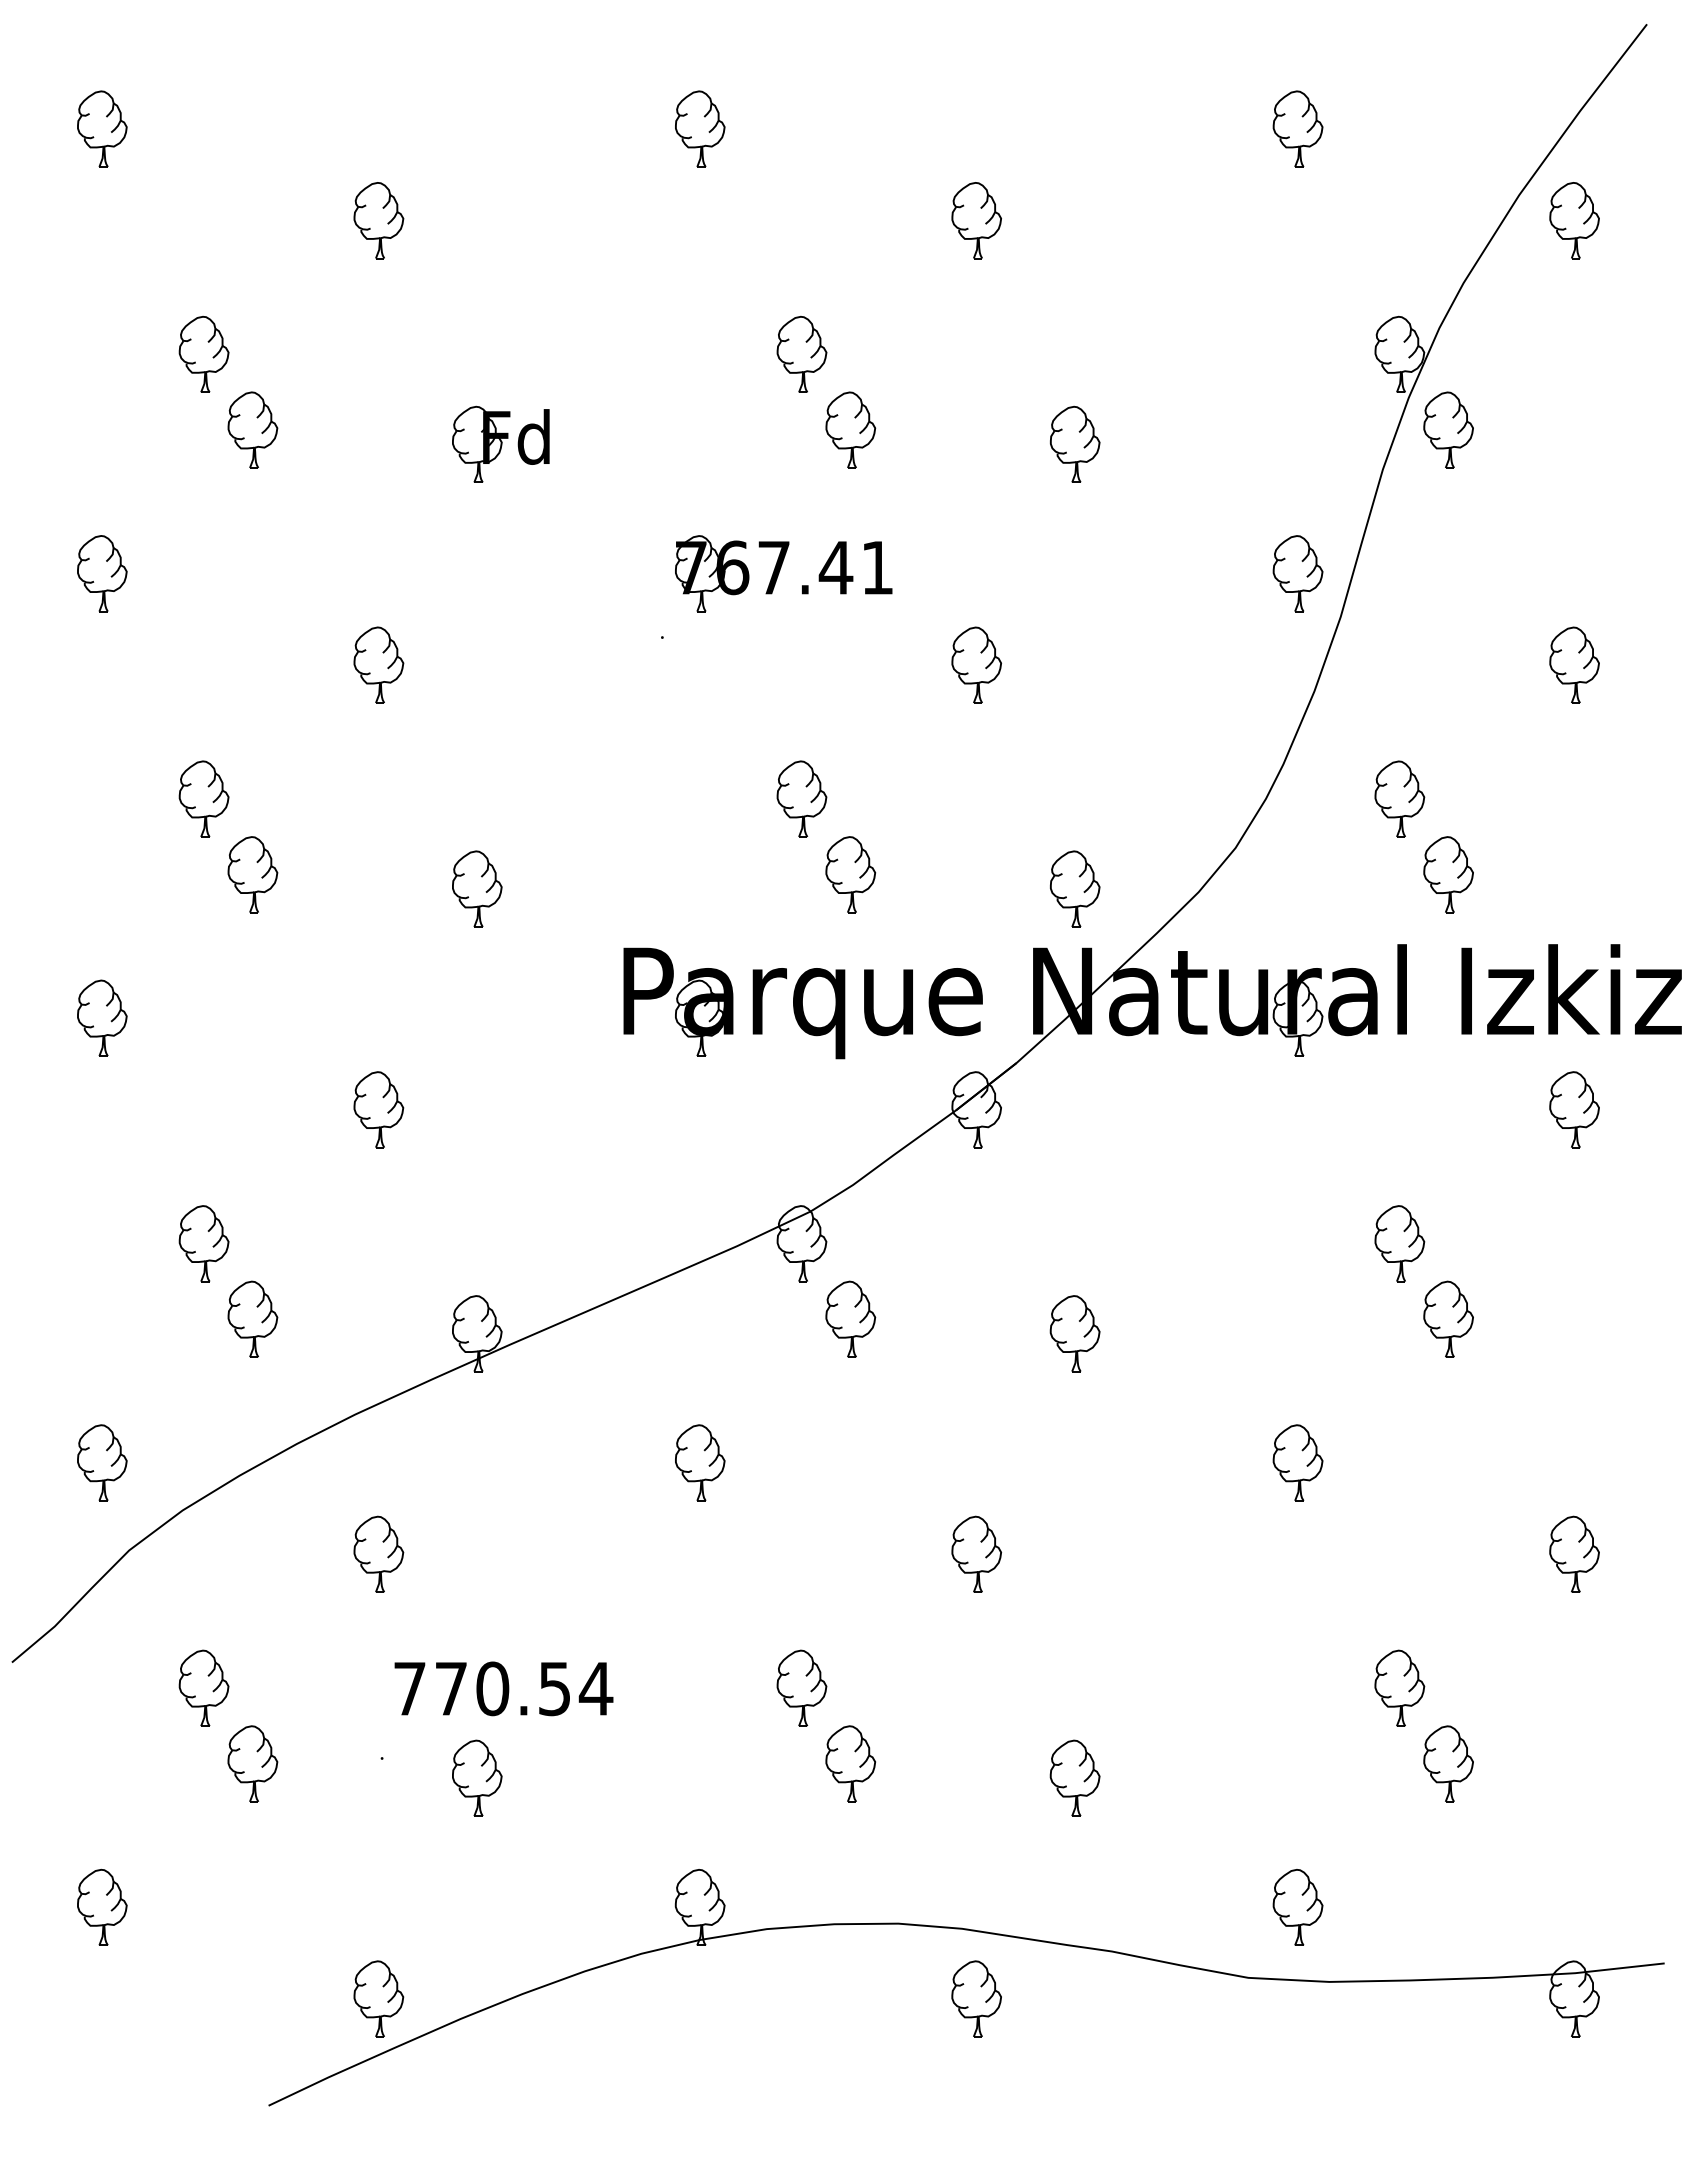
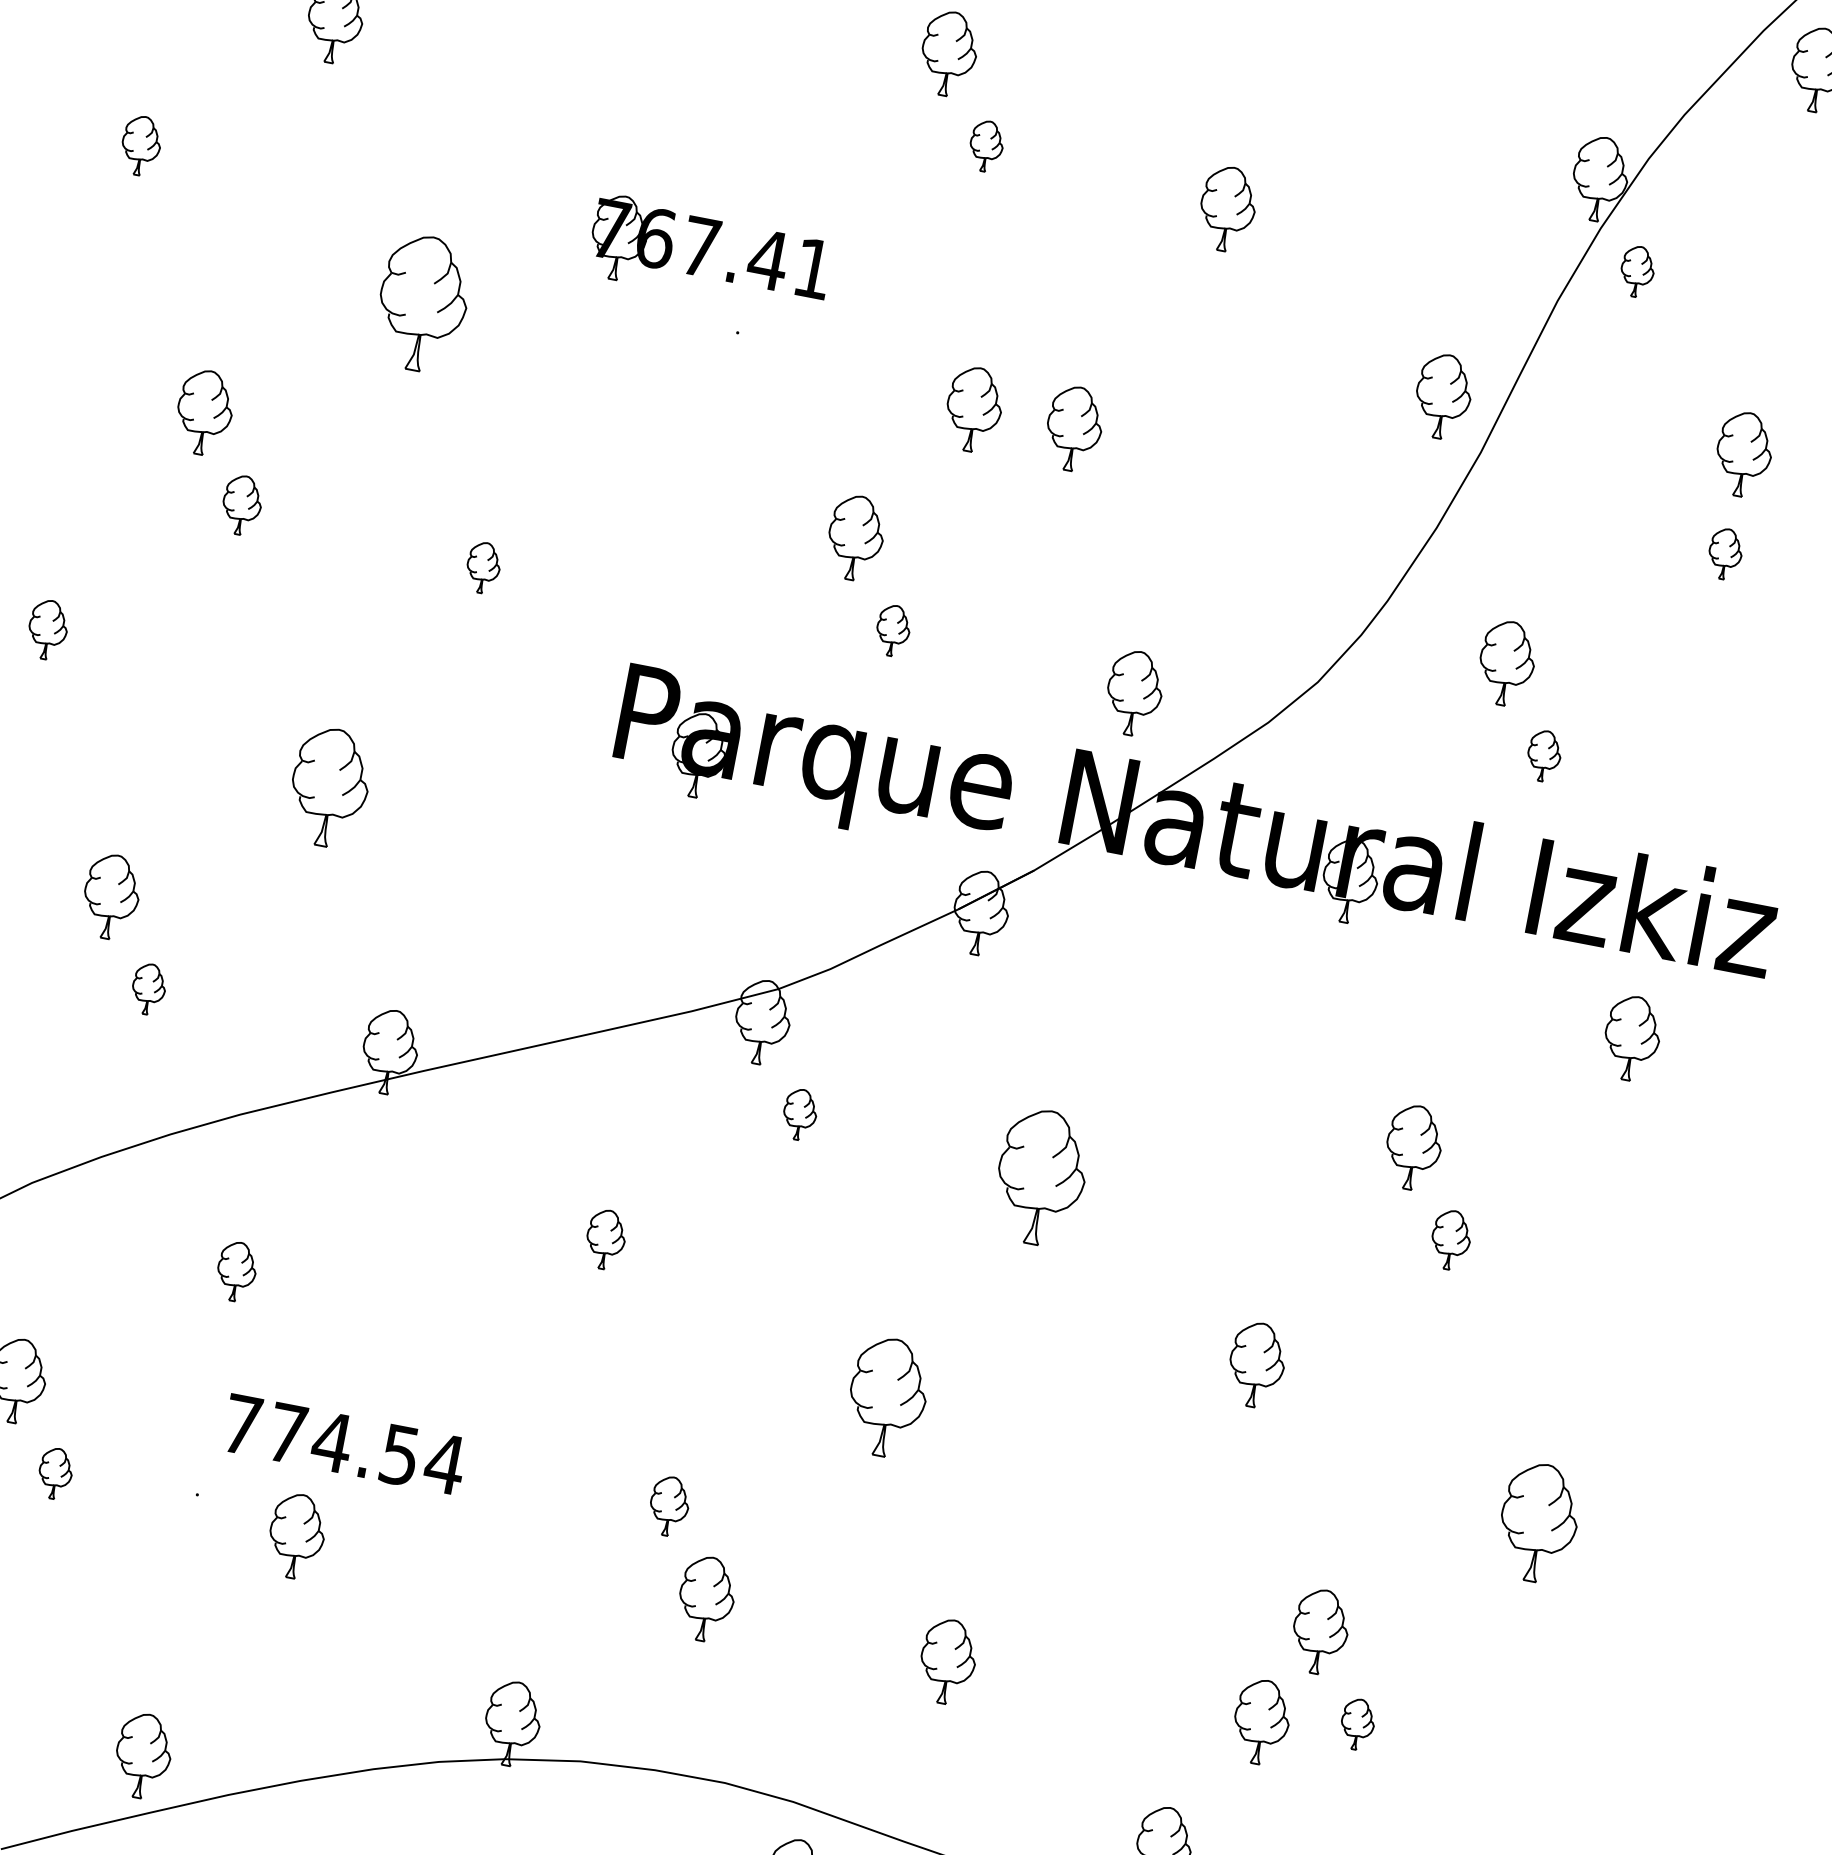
part: (850, 429) -> (986, 145), size x0.6
part: (1448, 429) -> (1637, 271), size x0.6
part: (500, 443) -> (602, 87), removed
part: (102, 573) -> (141, 145), size x0.7
part: (783, 573) -> (709, 255), moved
part: (1573, 573) -> (1743, 454), added
part: (378, 664) -> (422, 302), size x1.6
part: (884, 664) -> (973, 408), added
part: (1574, 664) -> (1725, 553), size x0.6
part: (252, 874) -> (241, 504), size x0.7
part: (850, 874) -> (892, 630), size x0.6
part: (1448, 874) -> (1544, 755), size x0.6
part: (477, 888) -> (483, 567), size x0.6
part: (102, 1017) -> (48, 629), size x0.7
part: (378, 1109) -> (329, 787), size x1.4
part: (252, 1318) -> (148, 988), size x0.6
part: (850, 1318) -> (799, 1113), size x0.6
part: (1448, 1318) -> (1451, 1239), size x0.7
part: (1074, 1333) -> (1040, 1177), size x1.6
part: (700, 1462) -> (606, 1239), size x0.7
part: (378, 1553) -> (236, 1270), size x0.7
part: (976, 1553) -> (887, 1396), size x1.4
part: (1574, 1553) -> (1538, 1521), size x1.4
part: (801, 1687) -> (669, 1505), size x0.7
text: (492, 1688) -> (332, 1441), 770.54 -> 774.54
part: (252, 1763) -> (55, 1473), size x0.6
part: (1448, 1763) -> (1357, 1723), size x0.6
part: (1362, 1777) -> (1261, 1721), added

